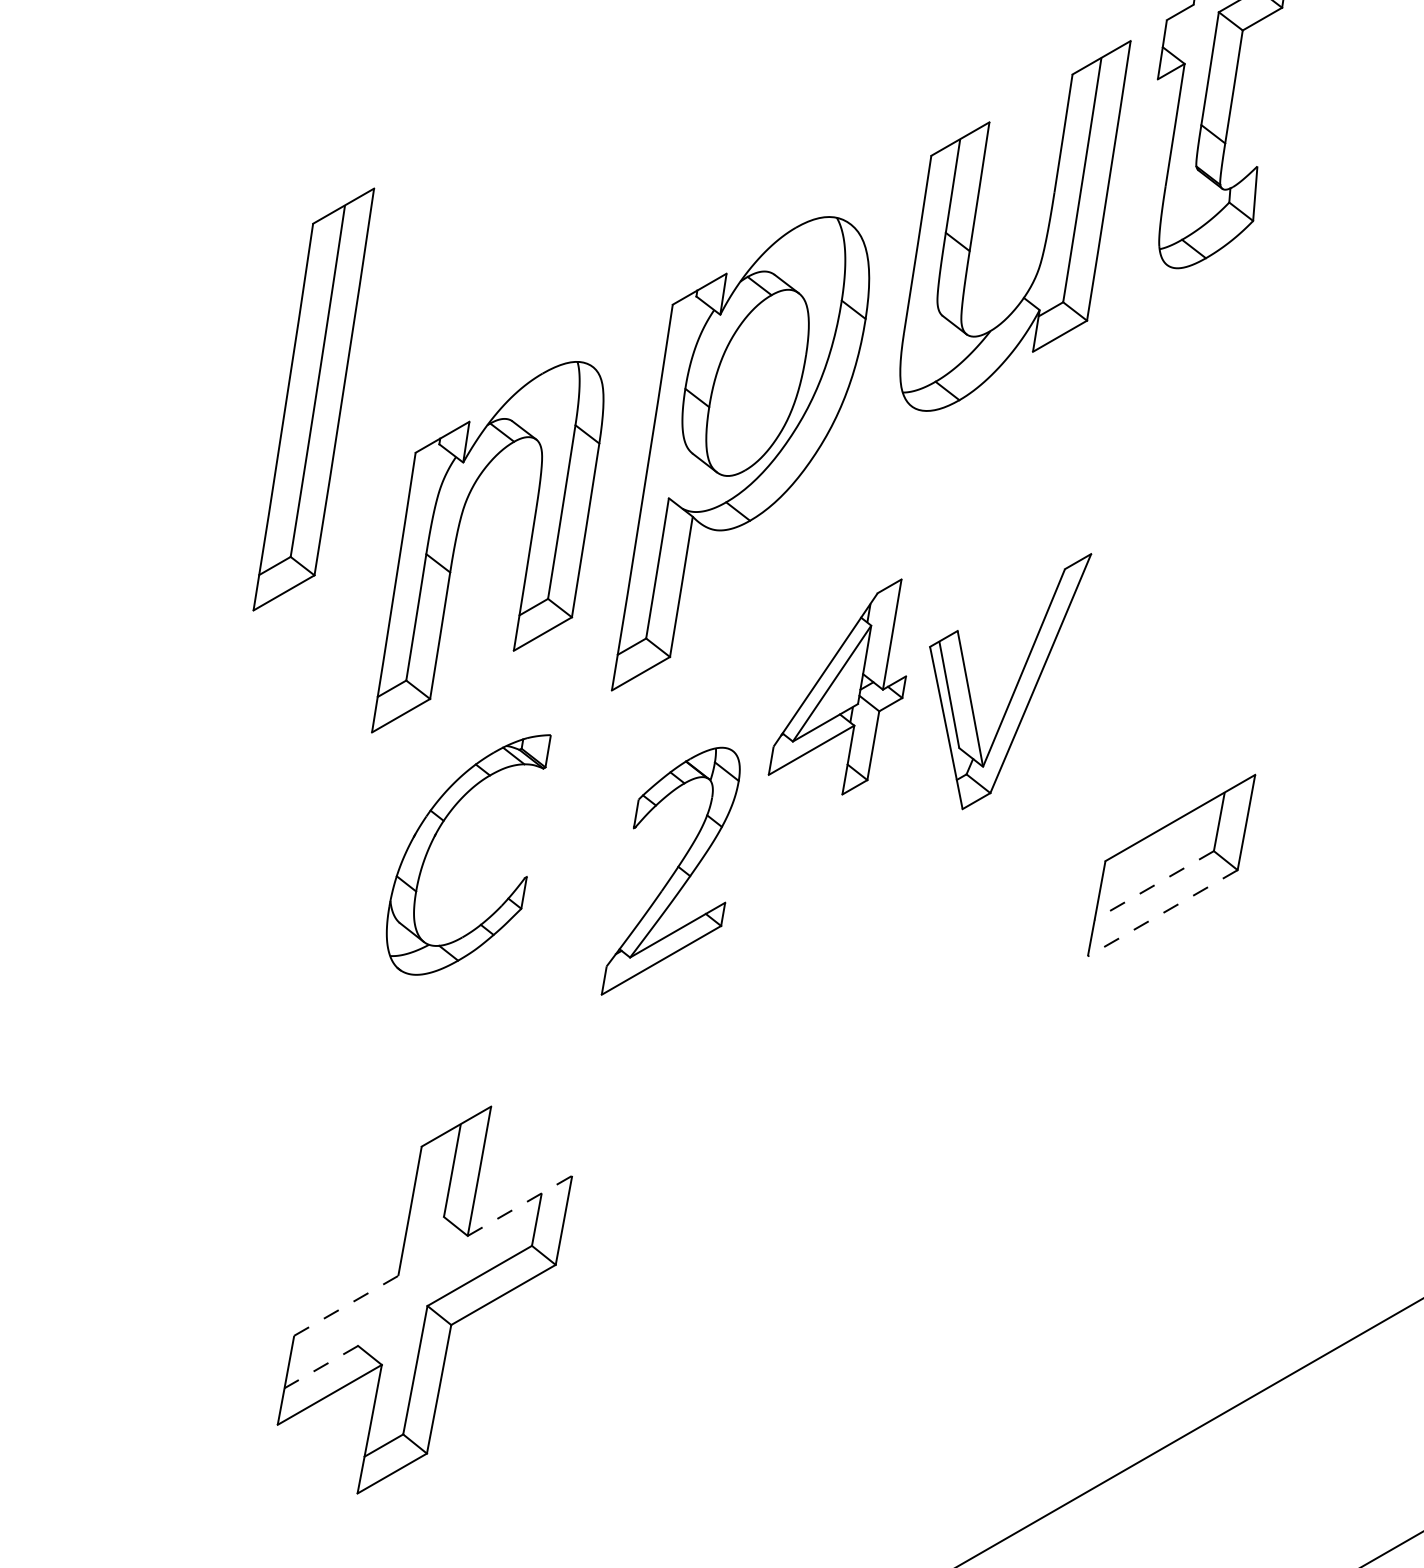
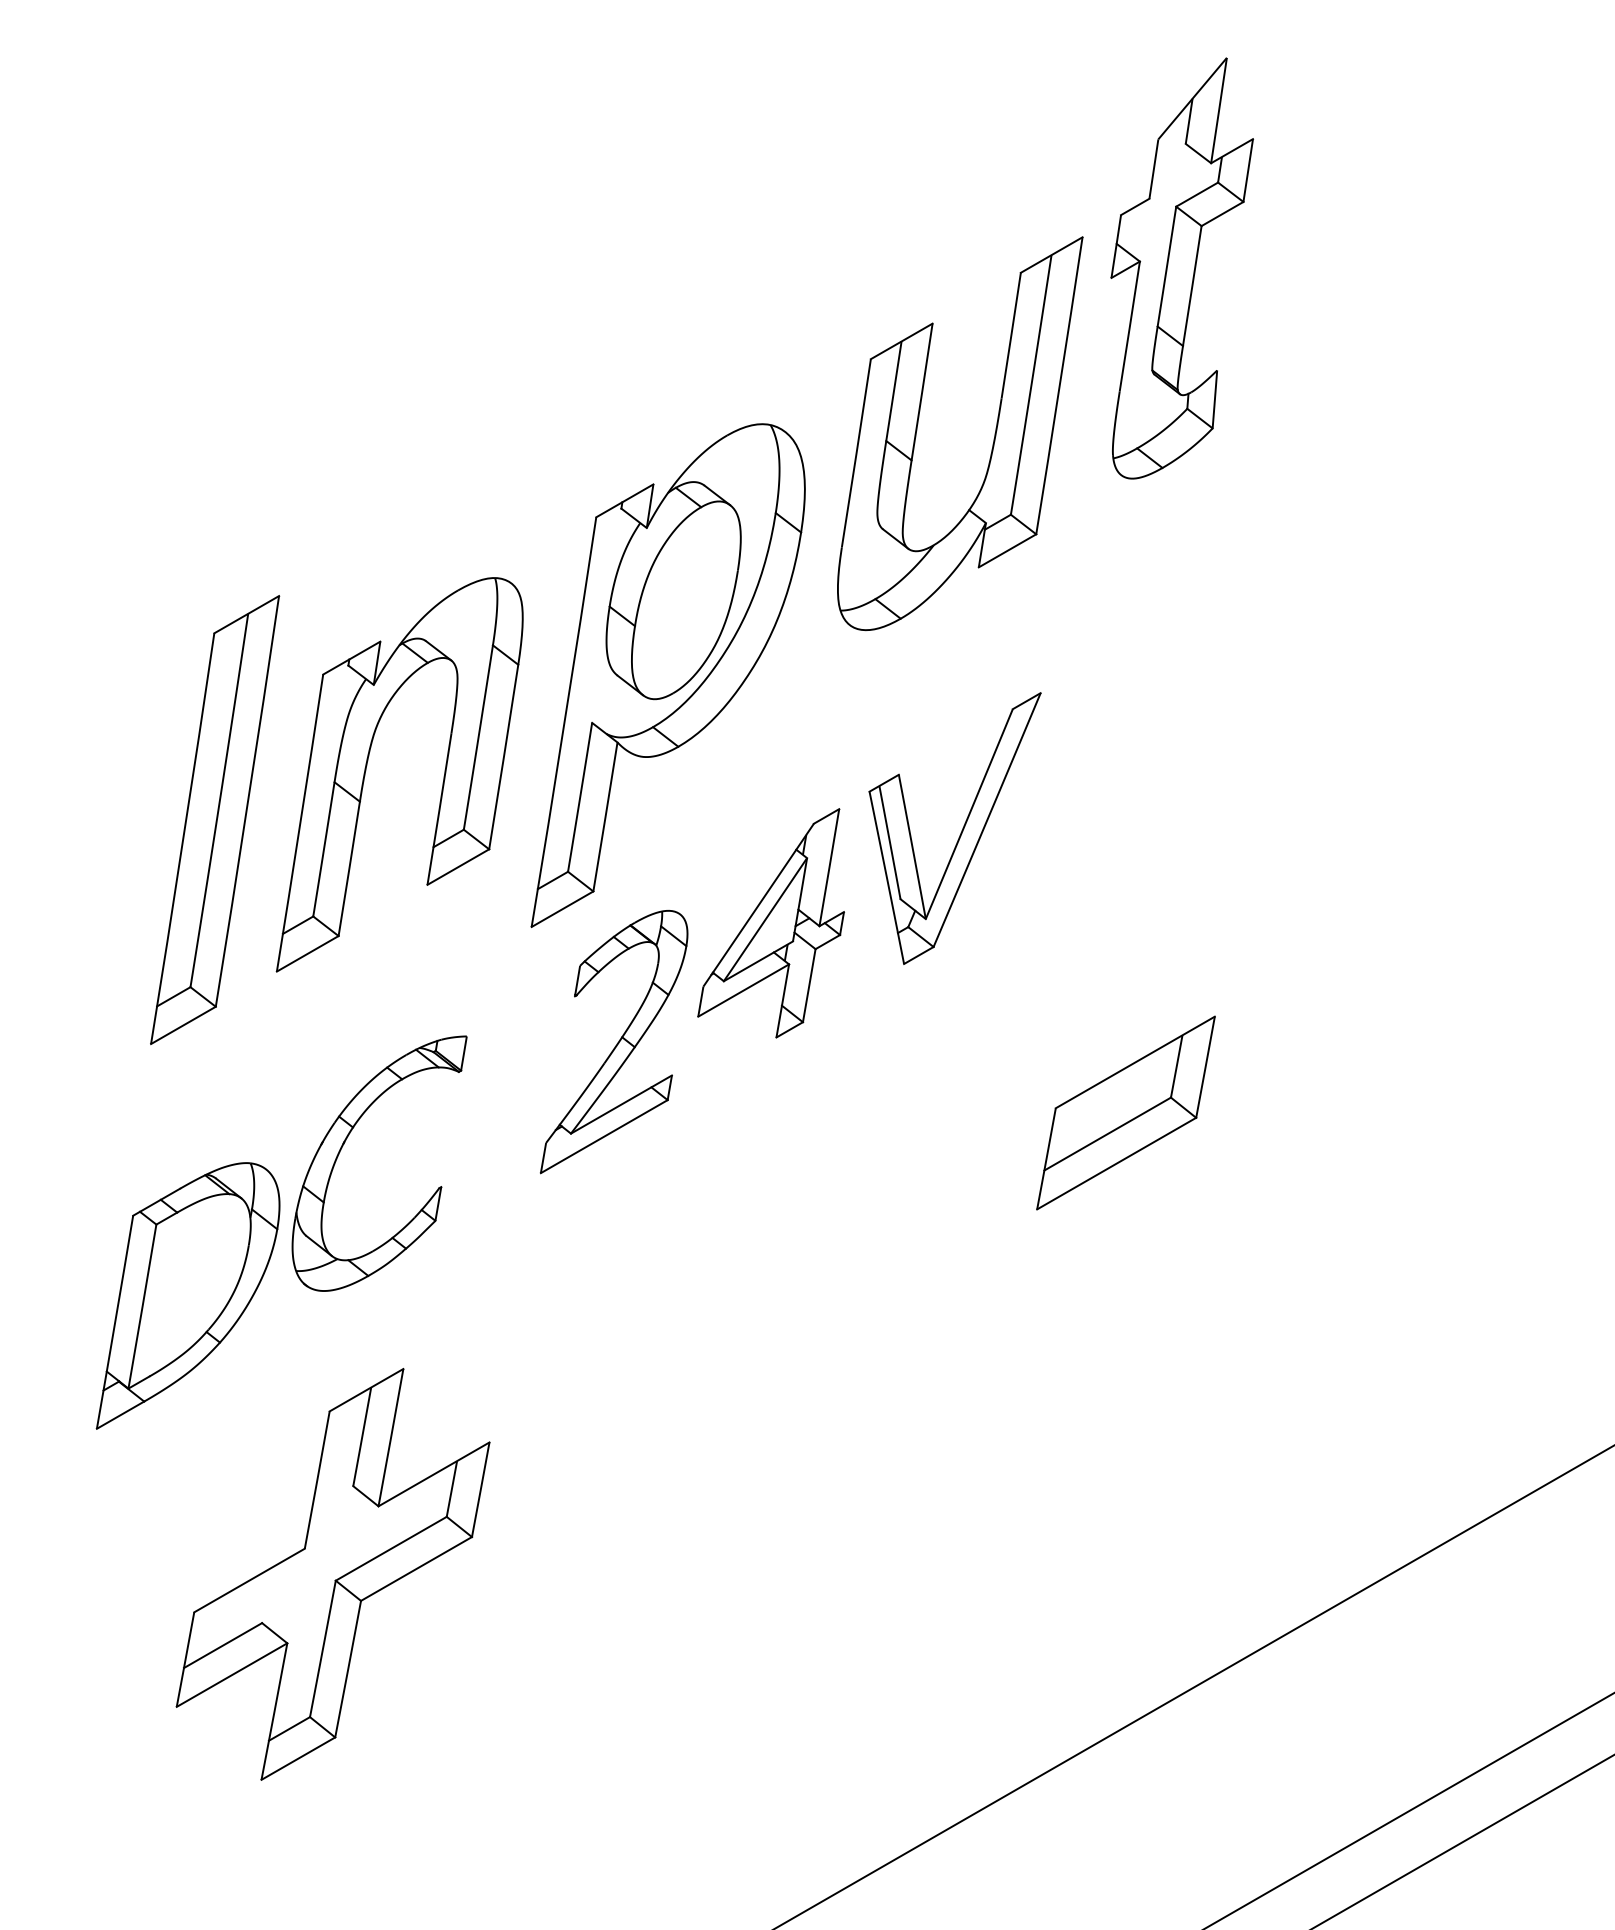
part: (314, 399) -> (215, 820), moved
part: (1015, 685) -> (960, 832), moved
part: (434, 838) -> (343, 1146), moved
part: (670, 871) -> (613, 1042), moved
line: (1154, 885) -> (1107, 1134), dashed -> solid
line: (1162, 913) -> (1116, 1163), dashed -> solid
part: (287, 1037) -> (187, 1295), added
line: (520, 1205) -> (434, 1474), dashed -> solid
line: (346, 1305) -> (249, 1580), dashed -> solid
line: (320, 1367) -> (222, 1645), dashed -> solid

